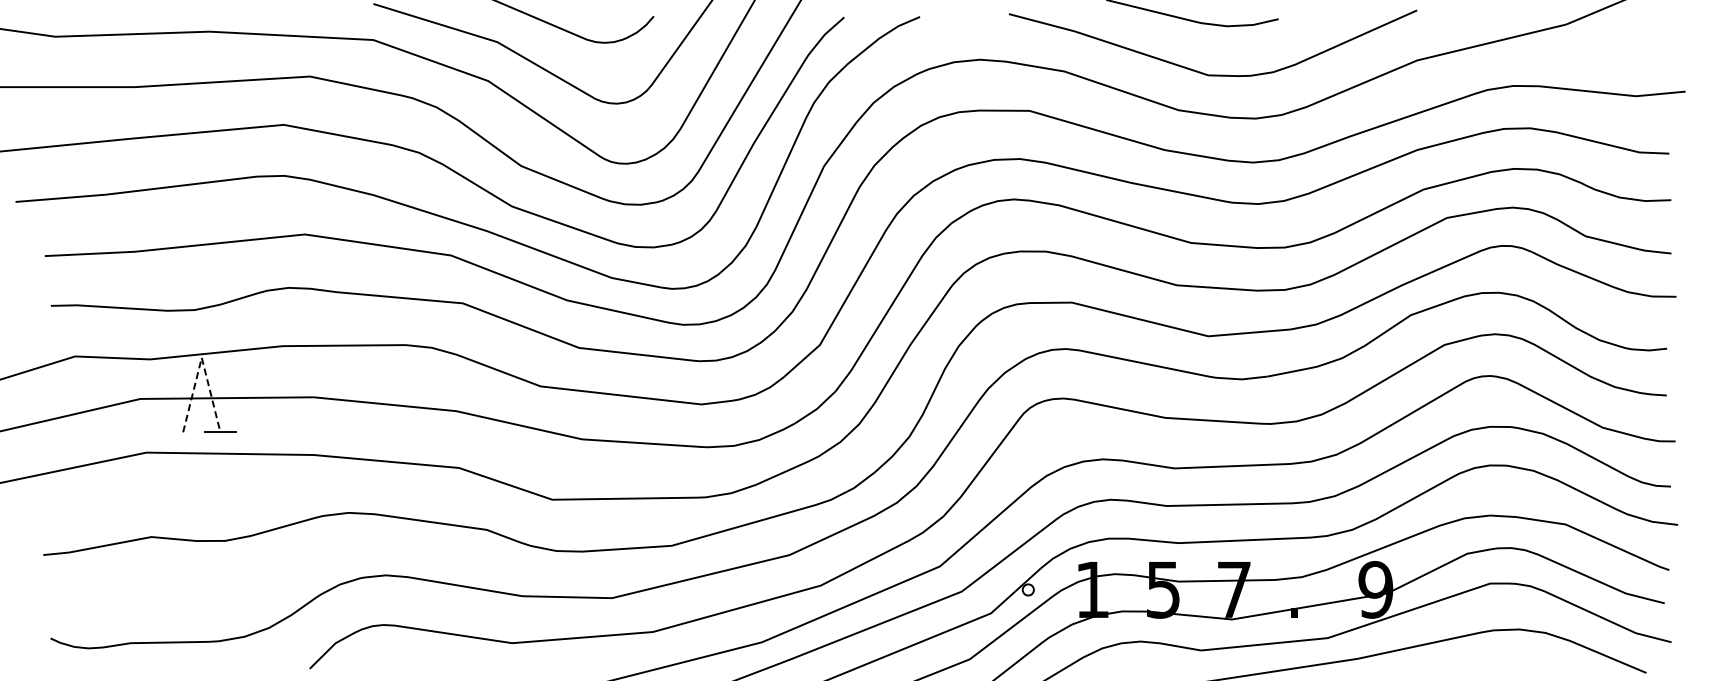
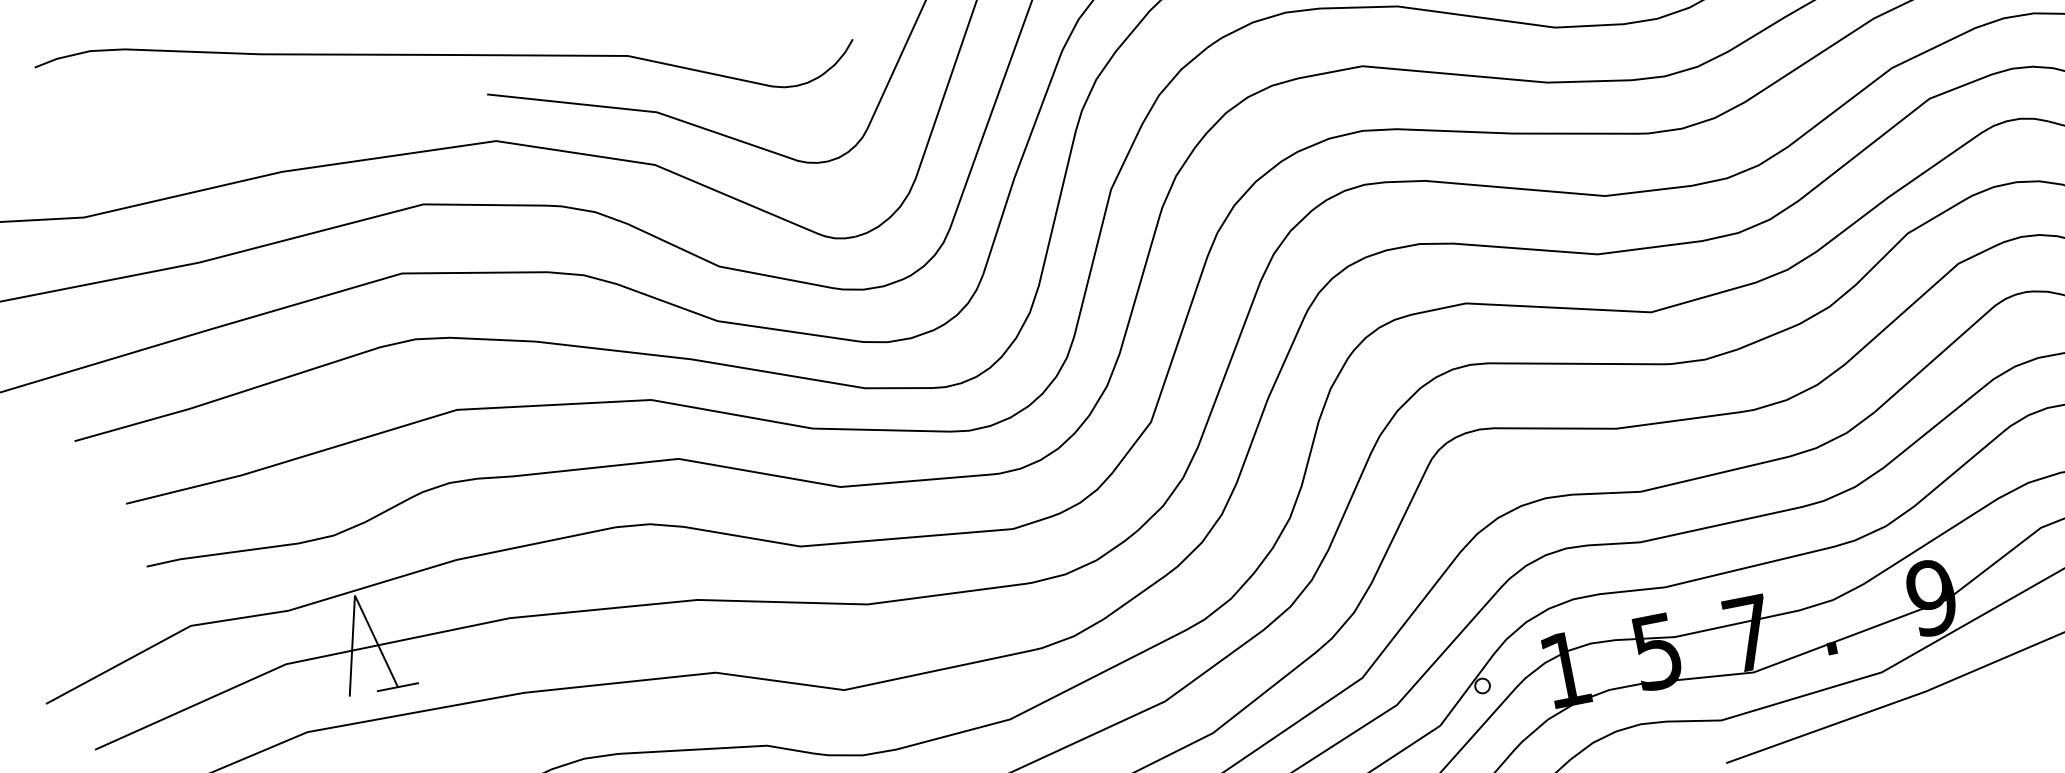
line: (201, 357) -> (354, 595), dashed -> solid

